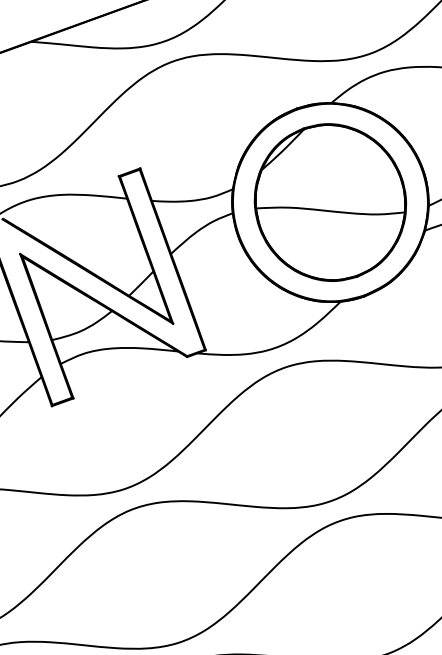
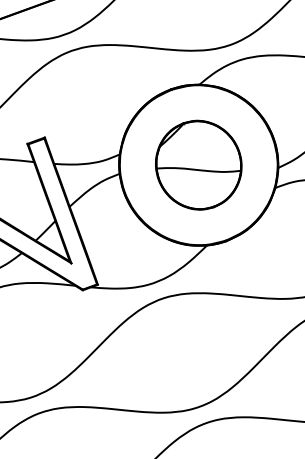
part: (330, 202) -> (198, 165), size x0.7

